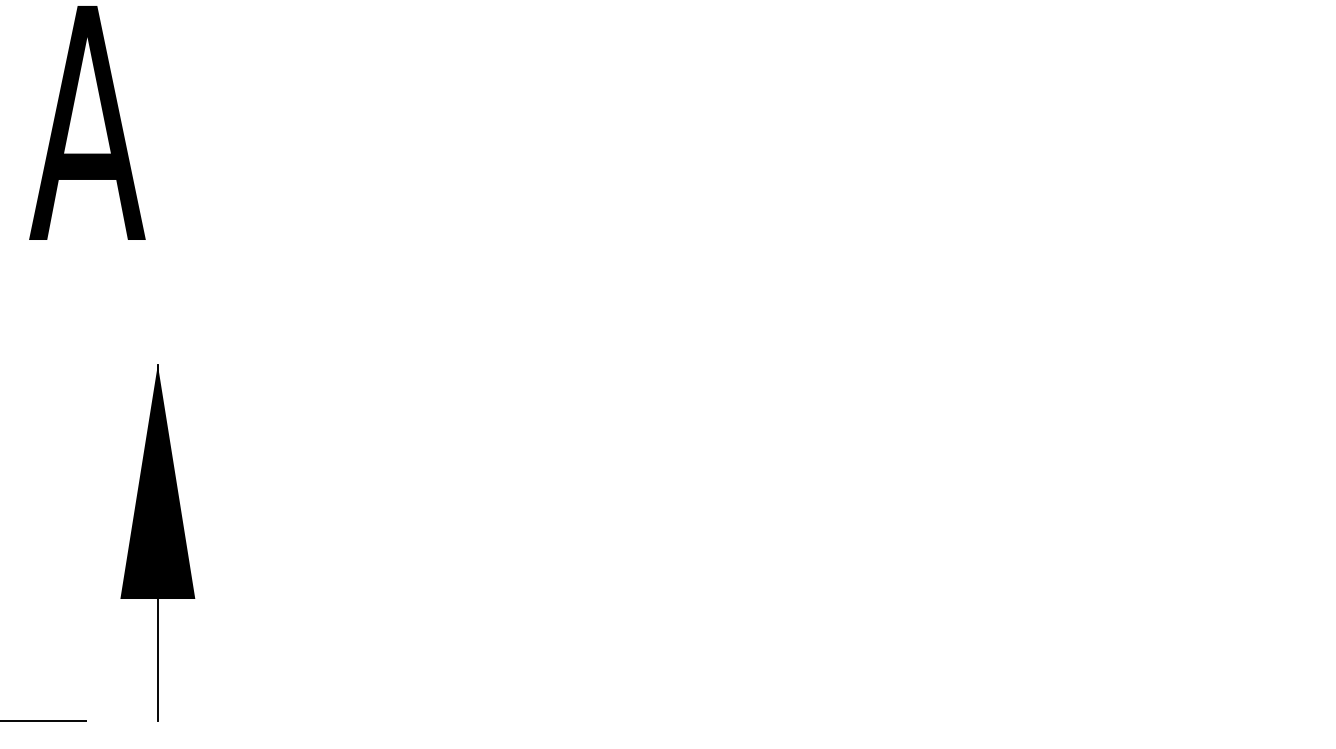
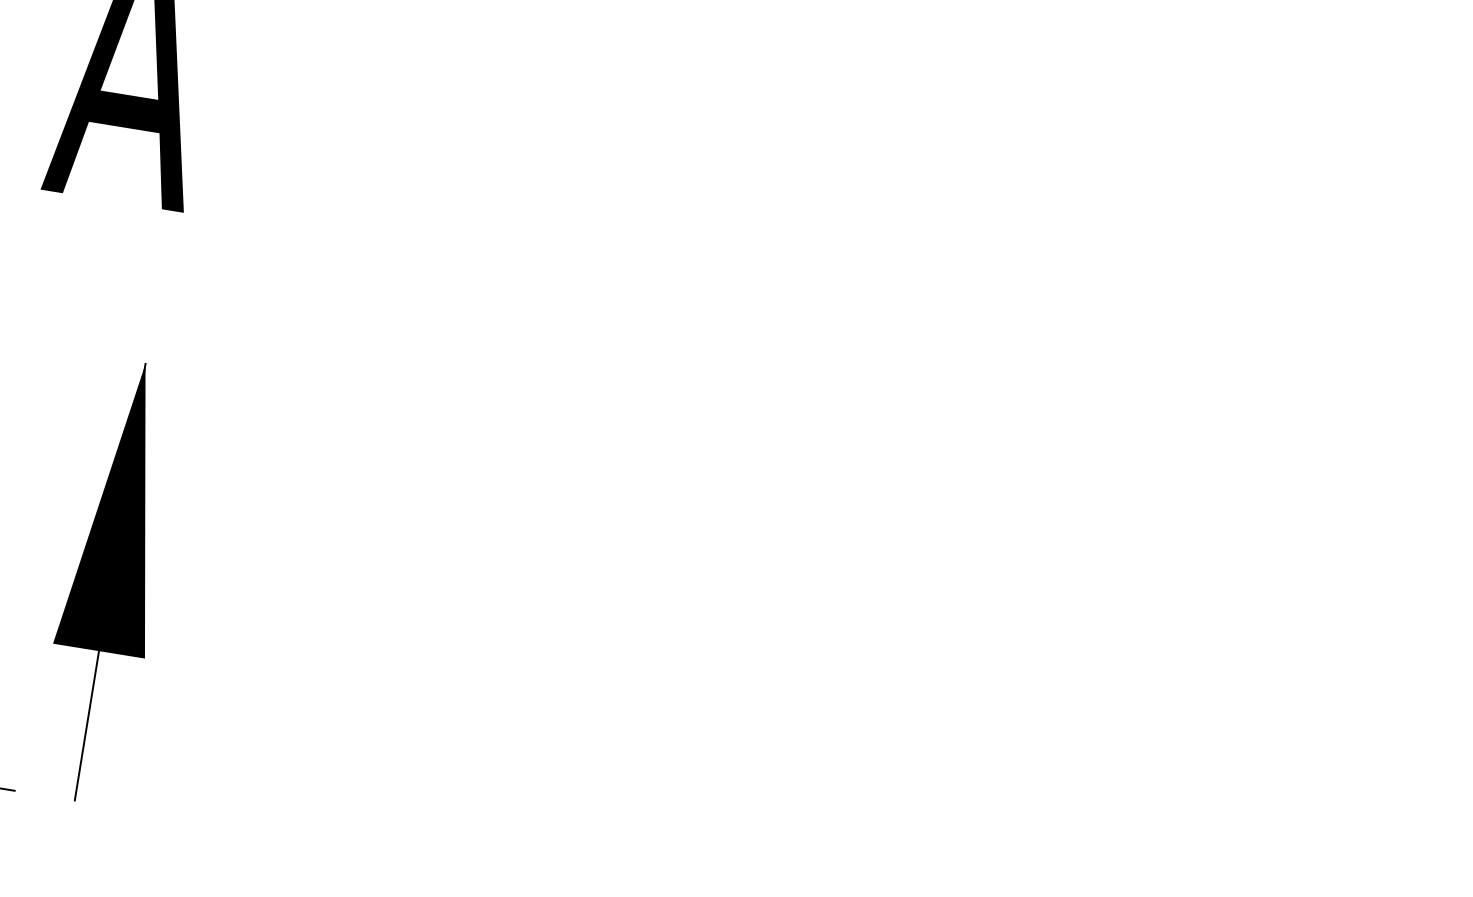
part: (157, 542) -> (109, 581), moved

